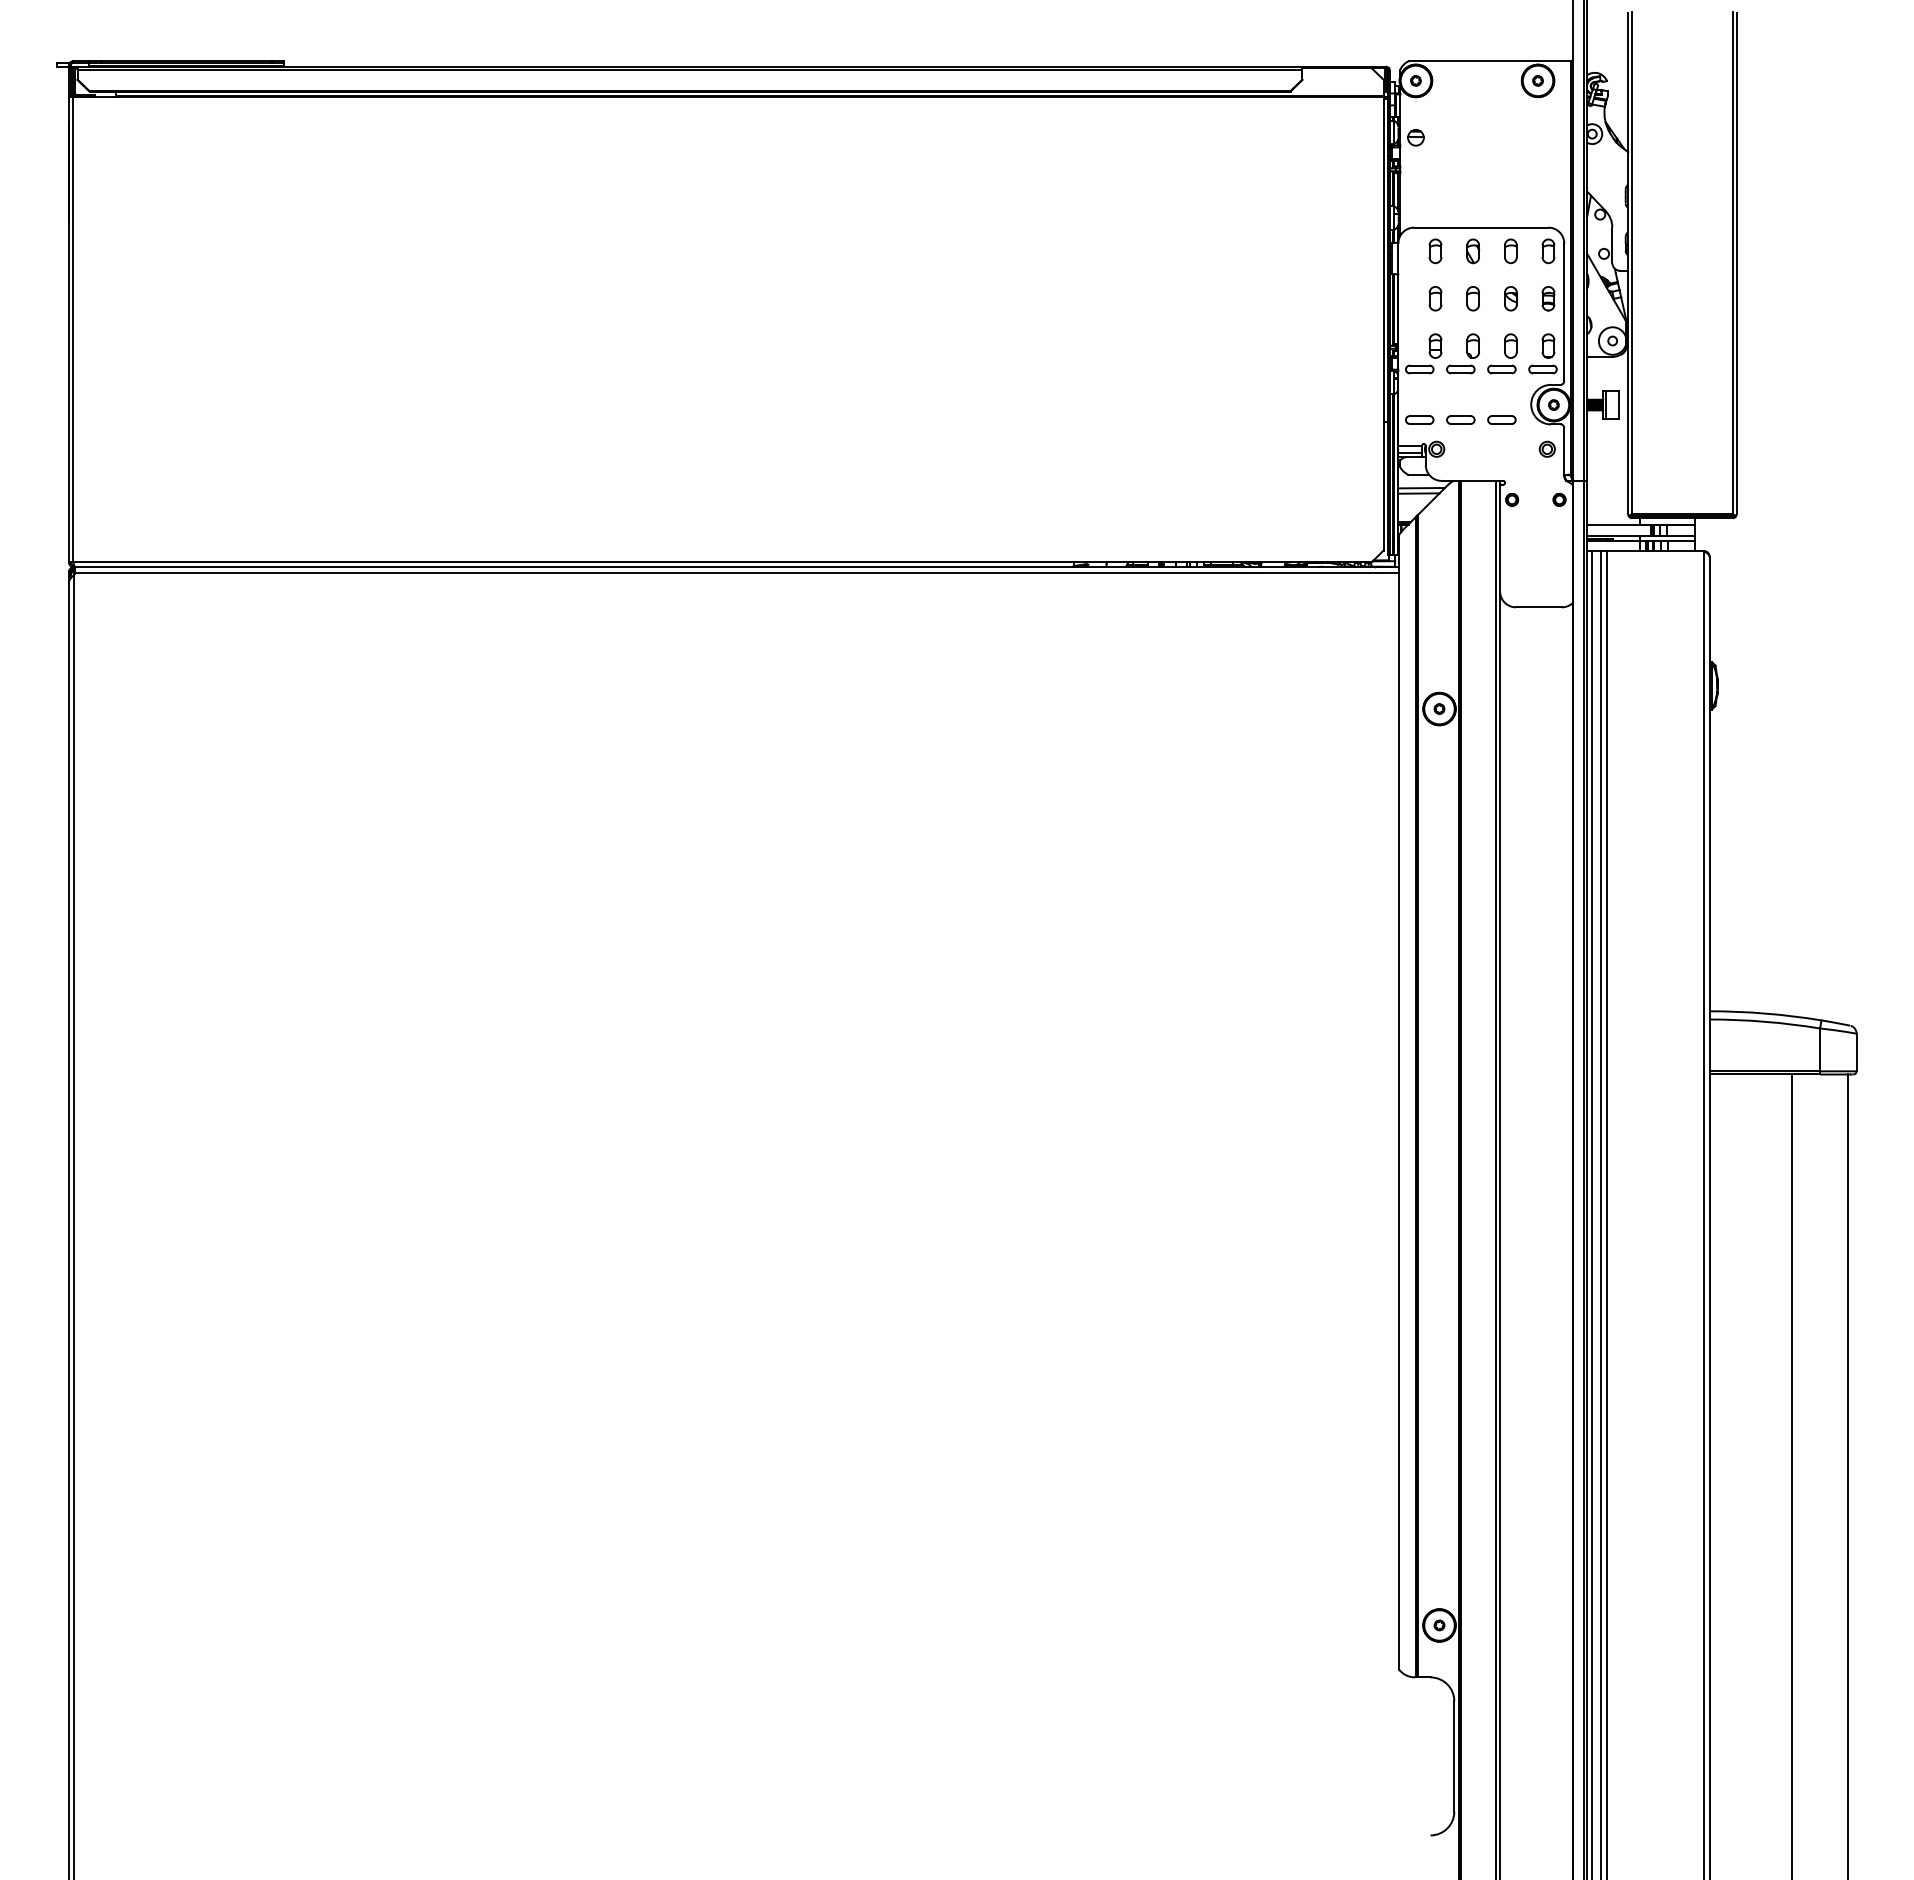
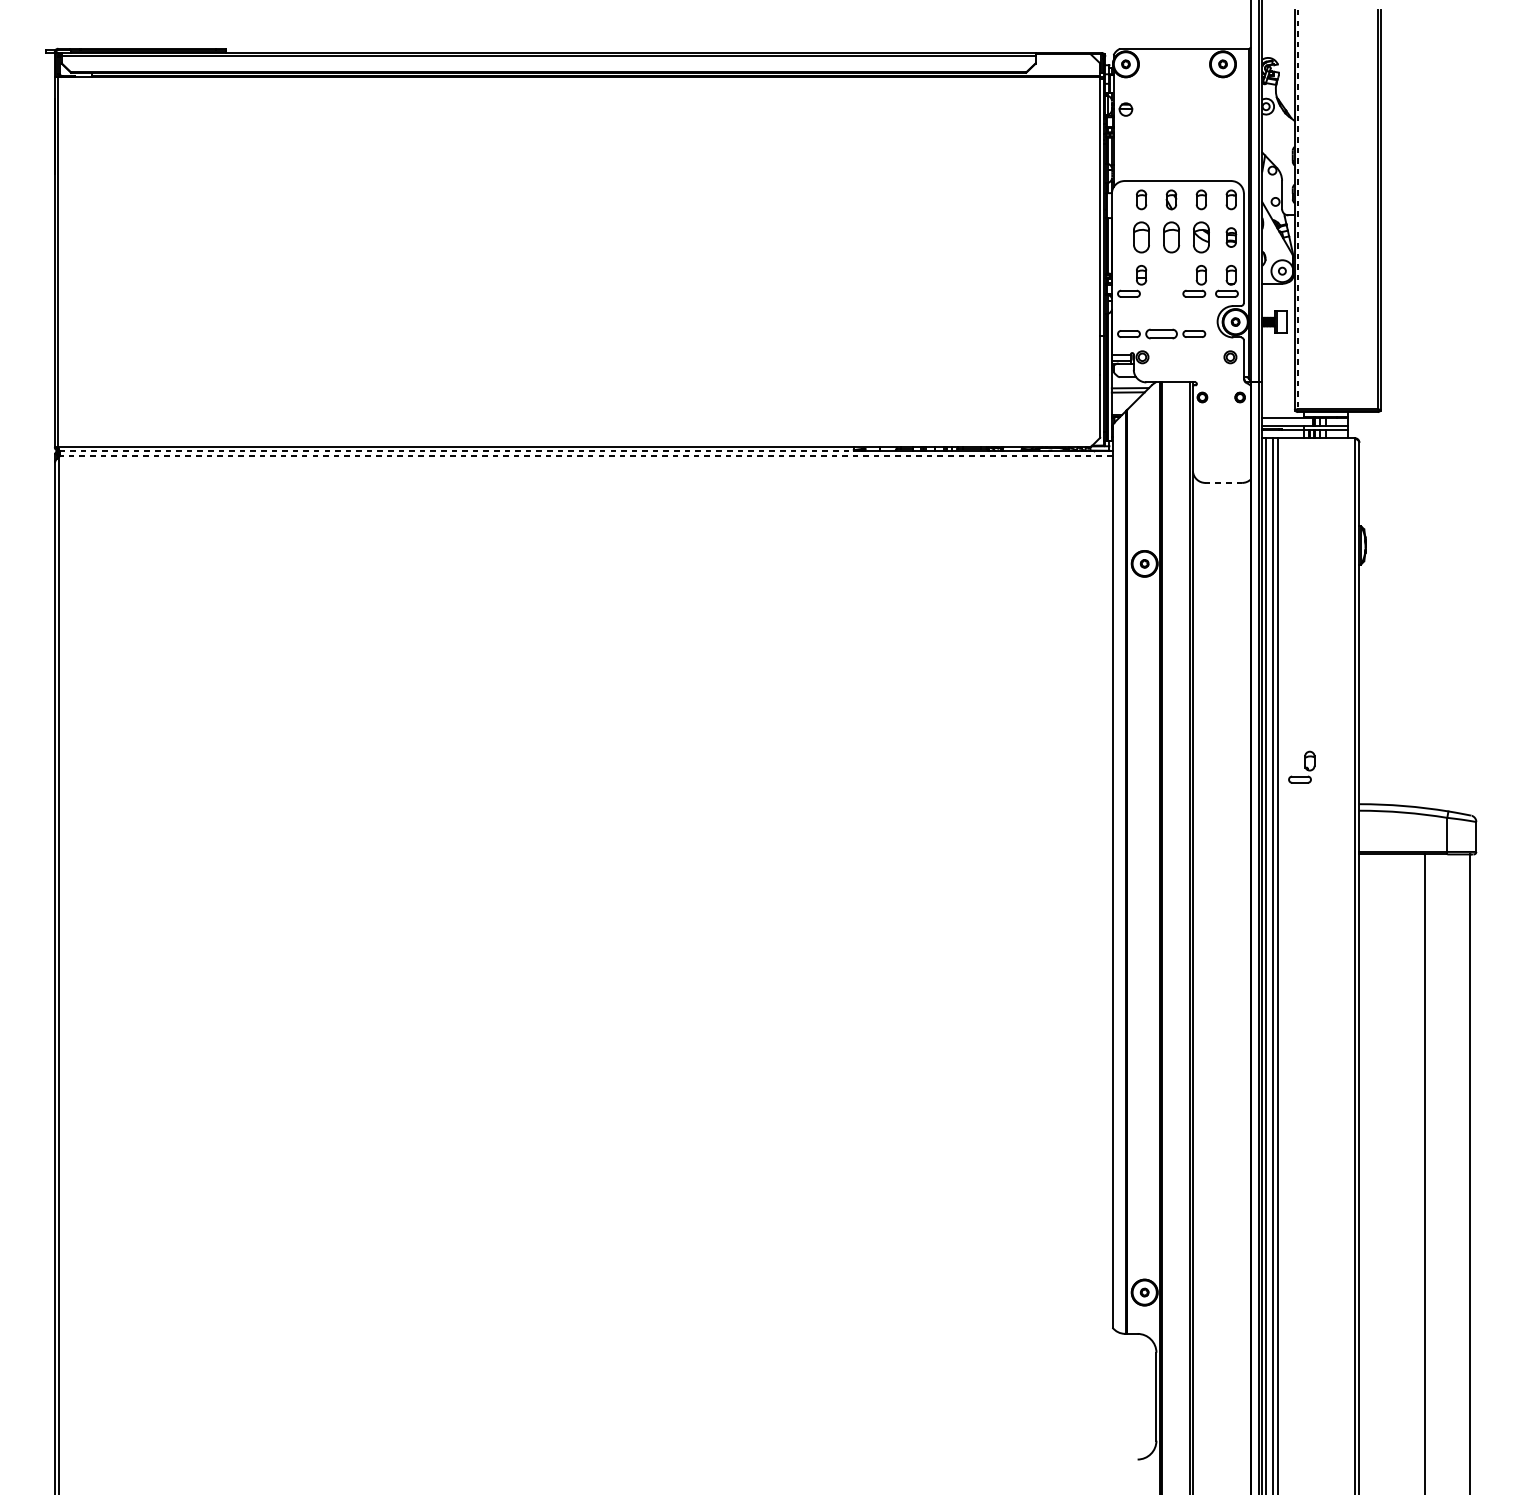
line: (1632, 263) -> (1298, 209), solid -> dashed
part: (1435, 298) -> (1141, 237), size x1.6
part: (1472, 298) -> (1170, 237), size x1.6
part: (1510, 298) -> (1201, 237), size x1.6
part: (1462, 353) -> (1301, 766), moved
part: (1460, 419) -> (1161, 333), size x1.4
line: (574, 566) -> (456, 450), solid -> dashed
line: (737, 573) -> (586, 456), solid -> dashed
line: (1538, 607) -> (1223, 483), solid -> dashed

